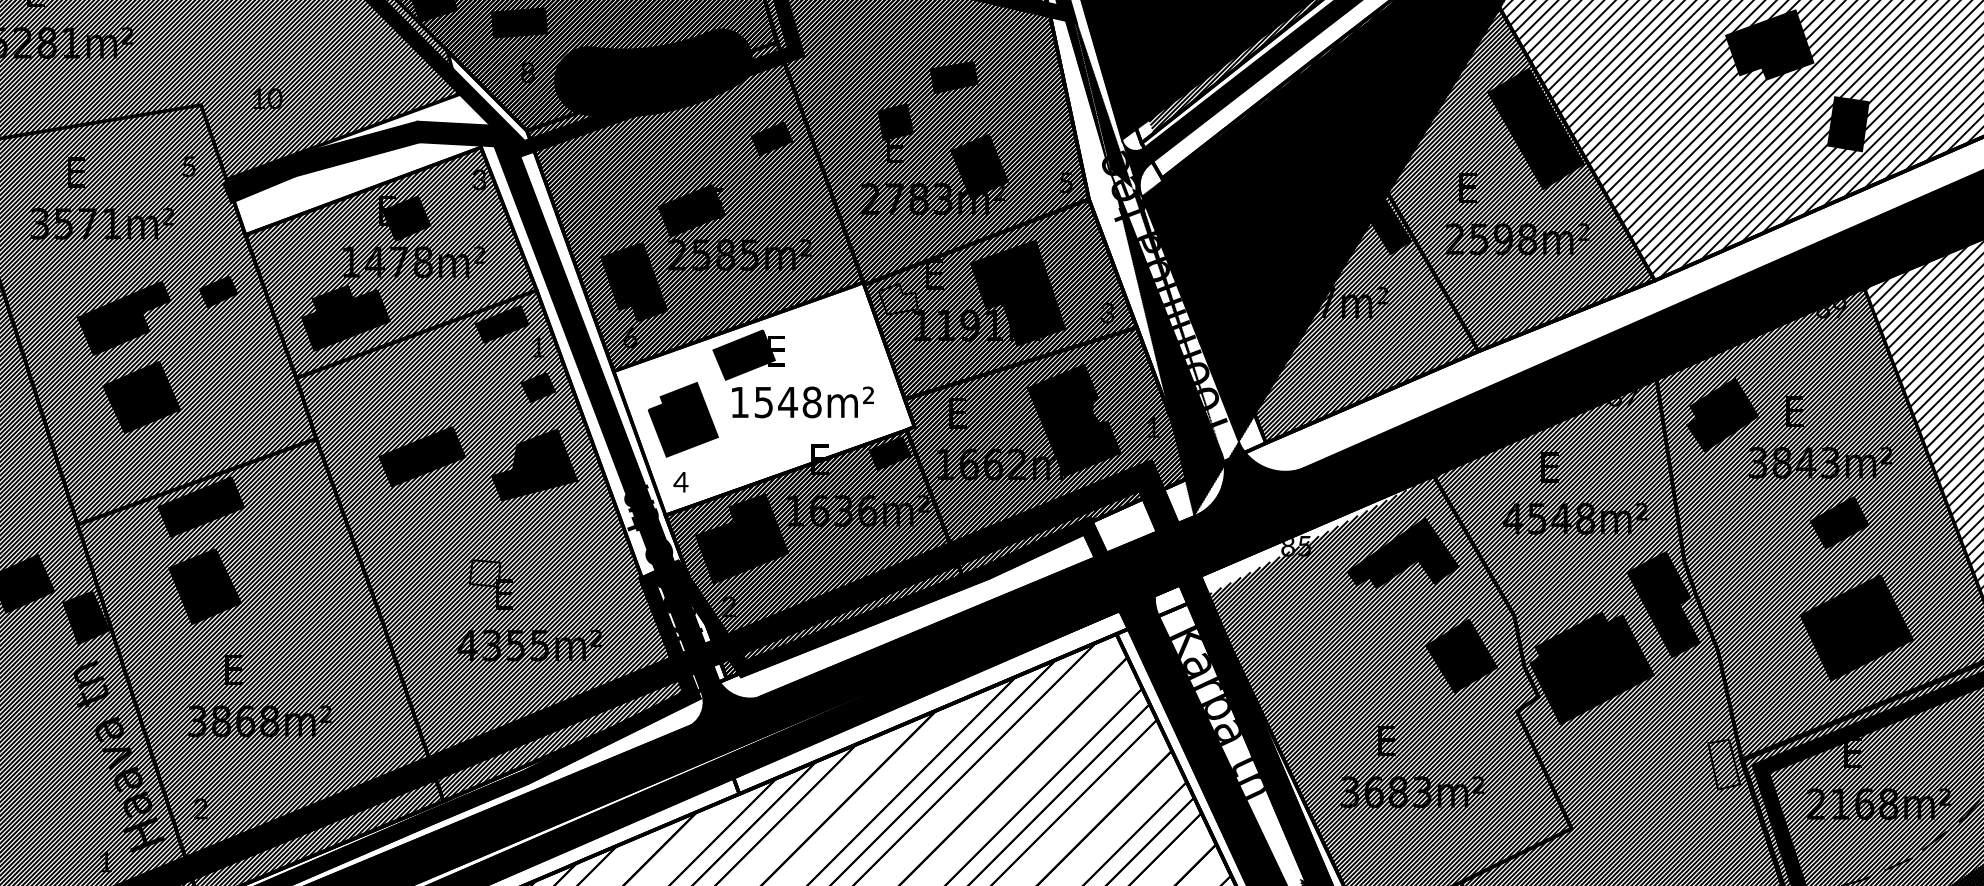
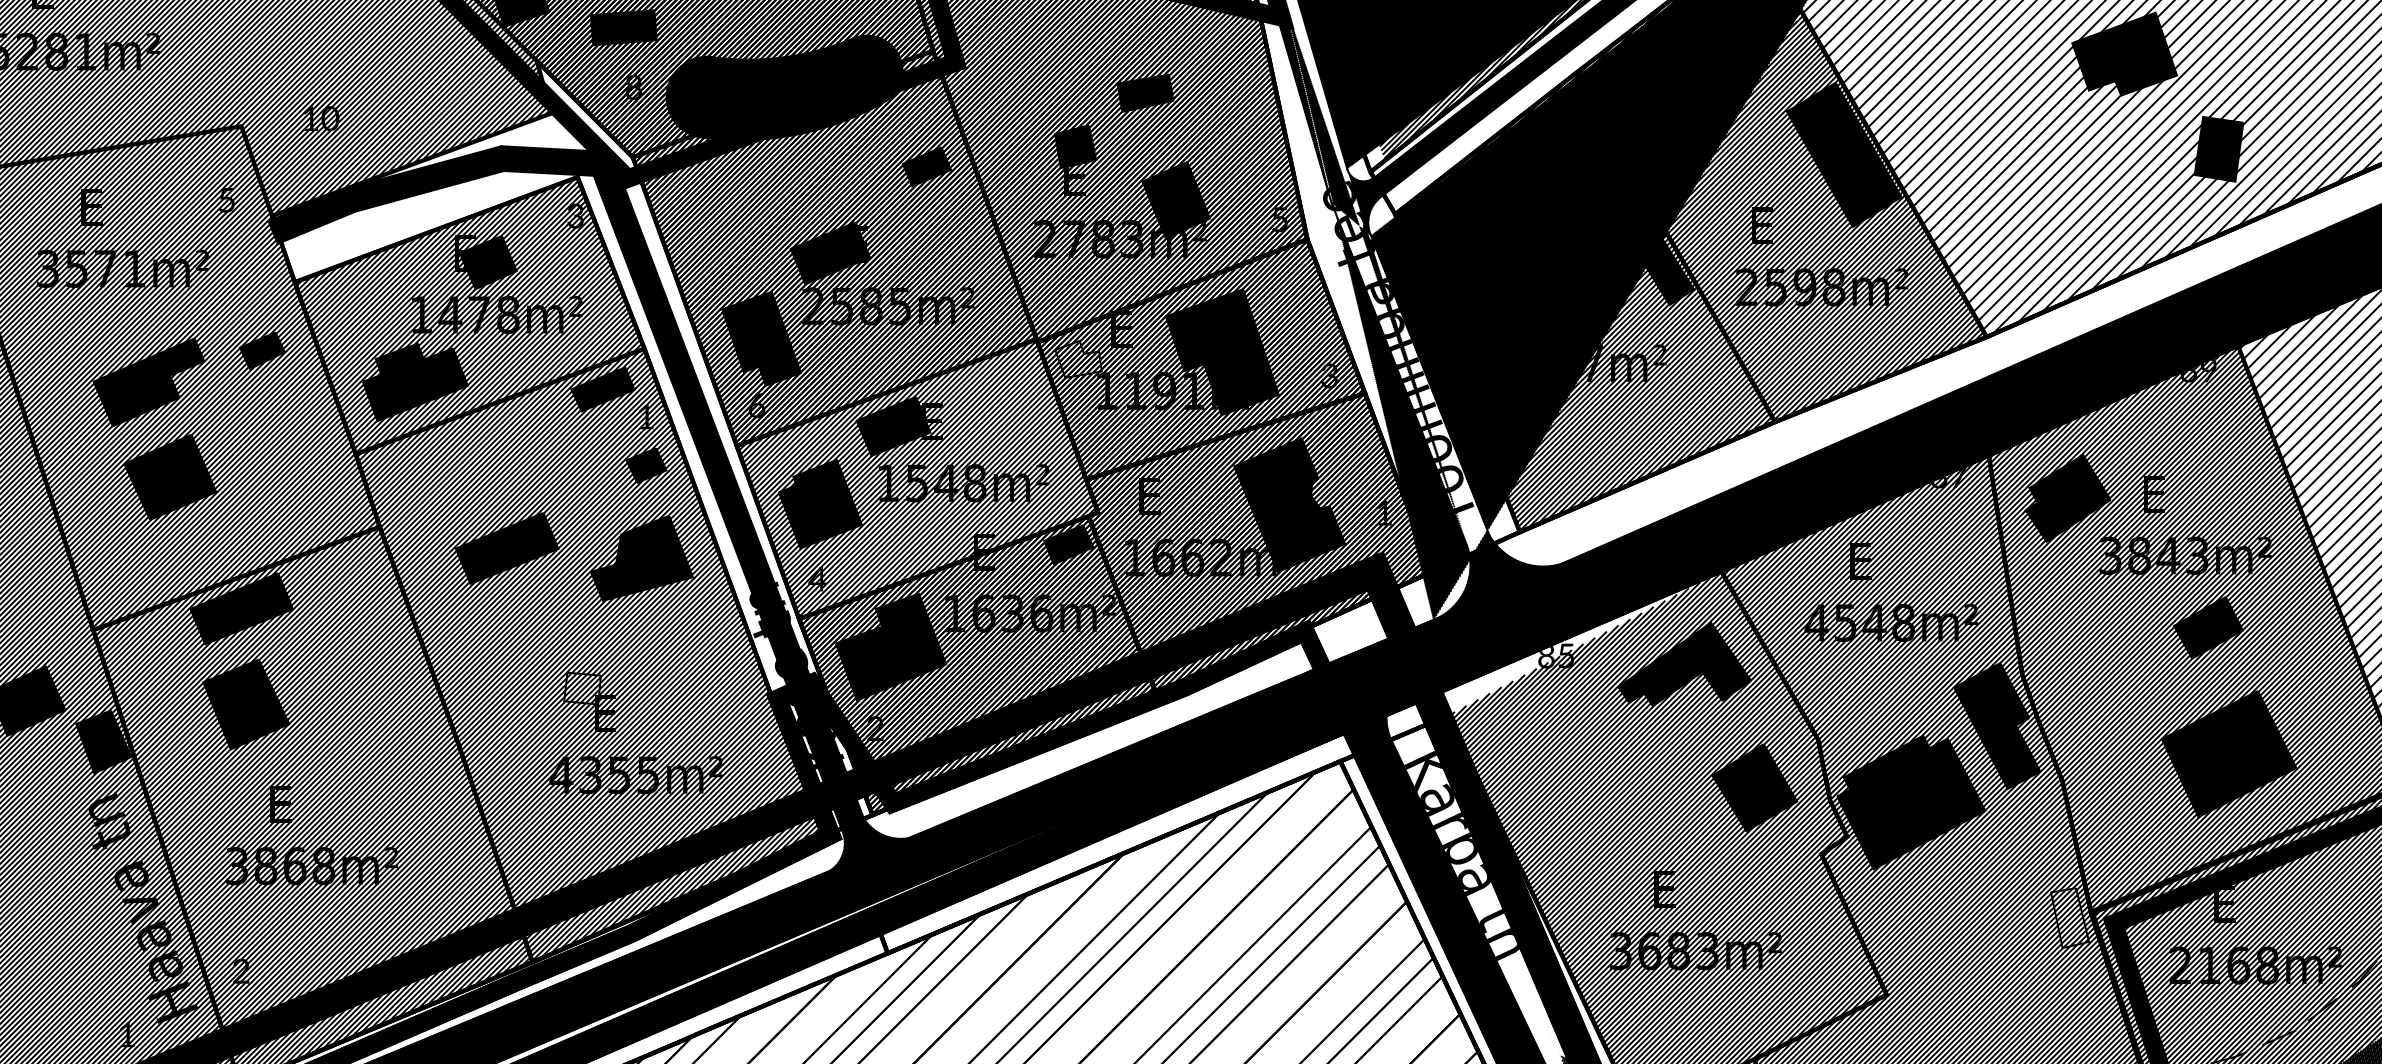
hatch: (764, 398) -> (917, 478), added

